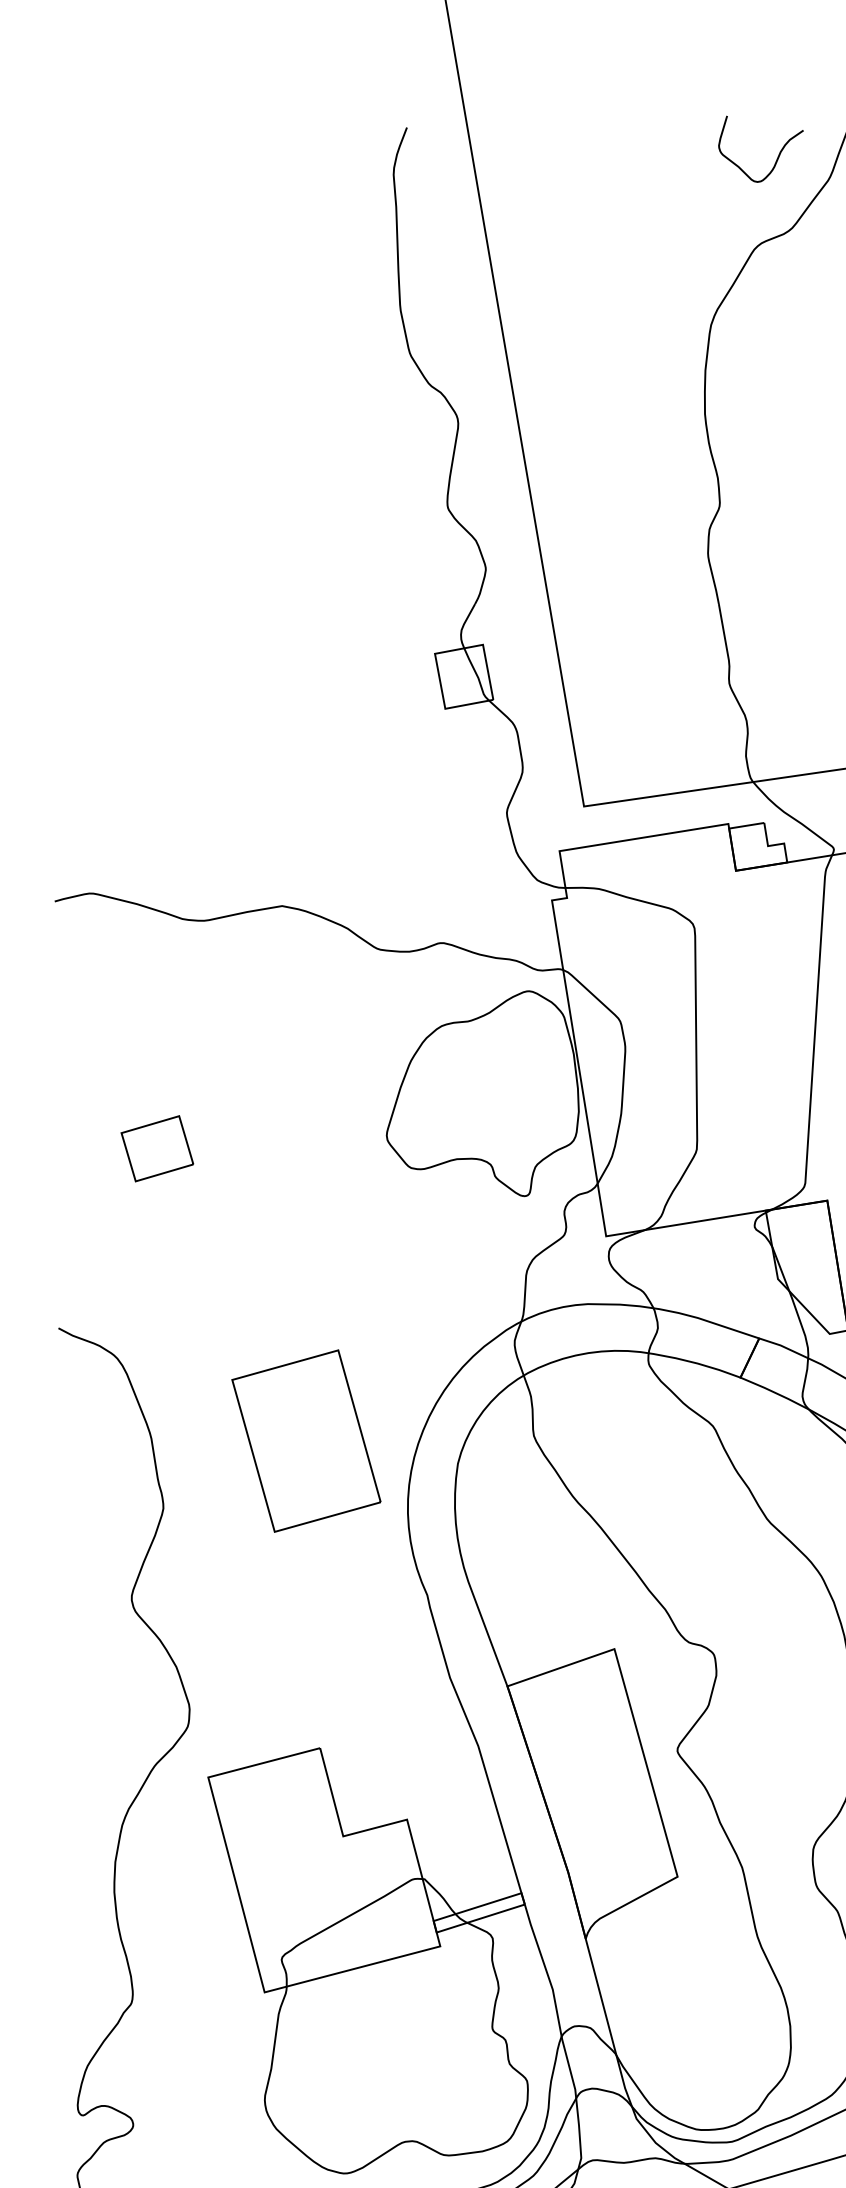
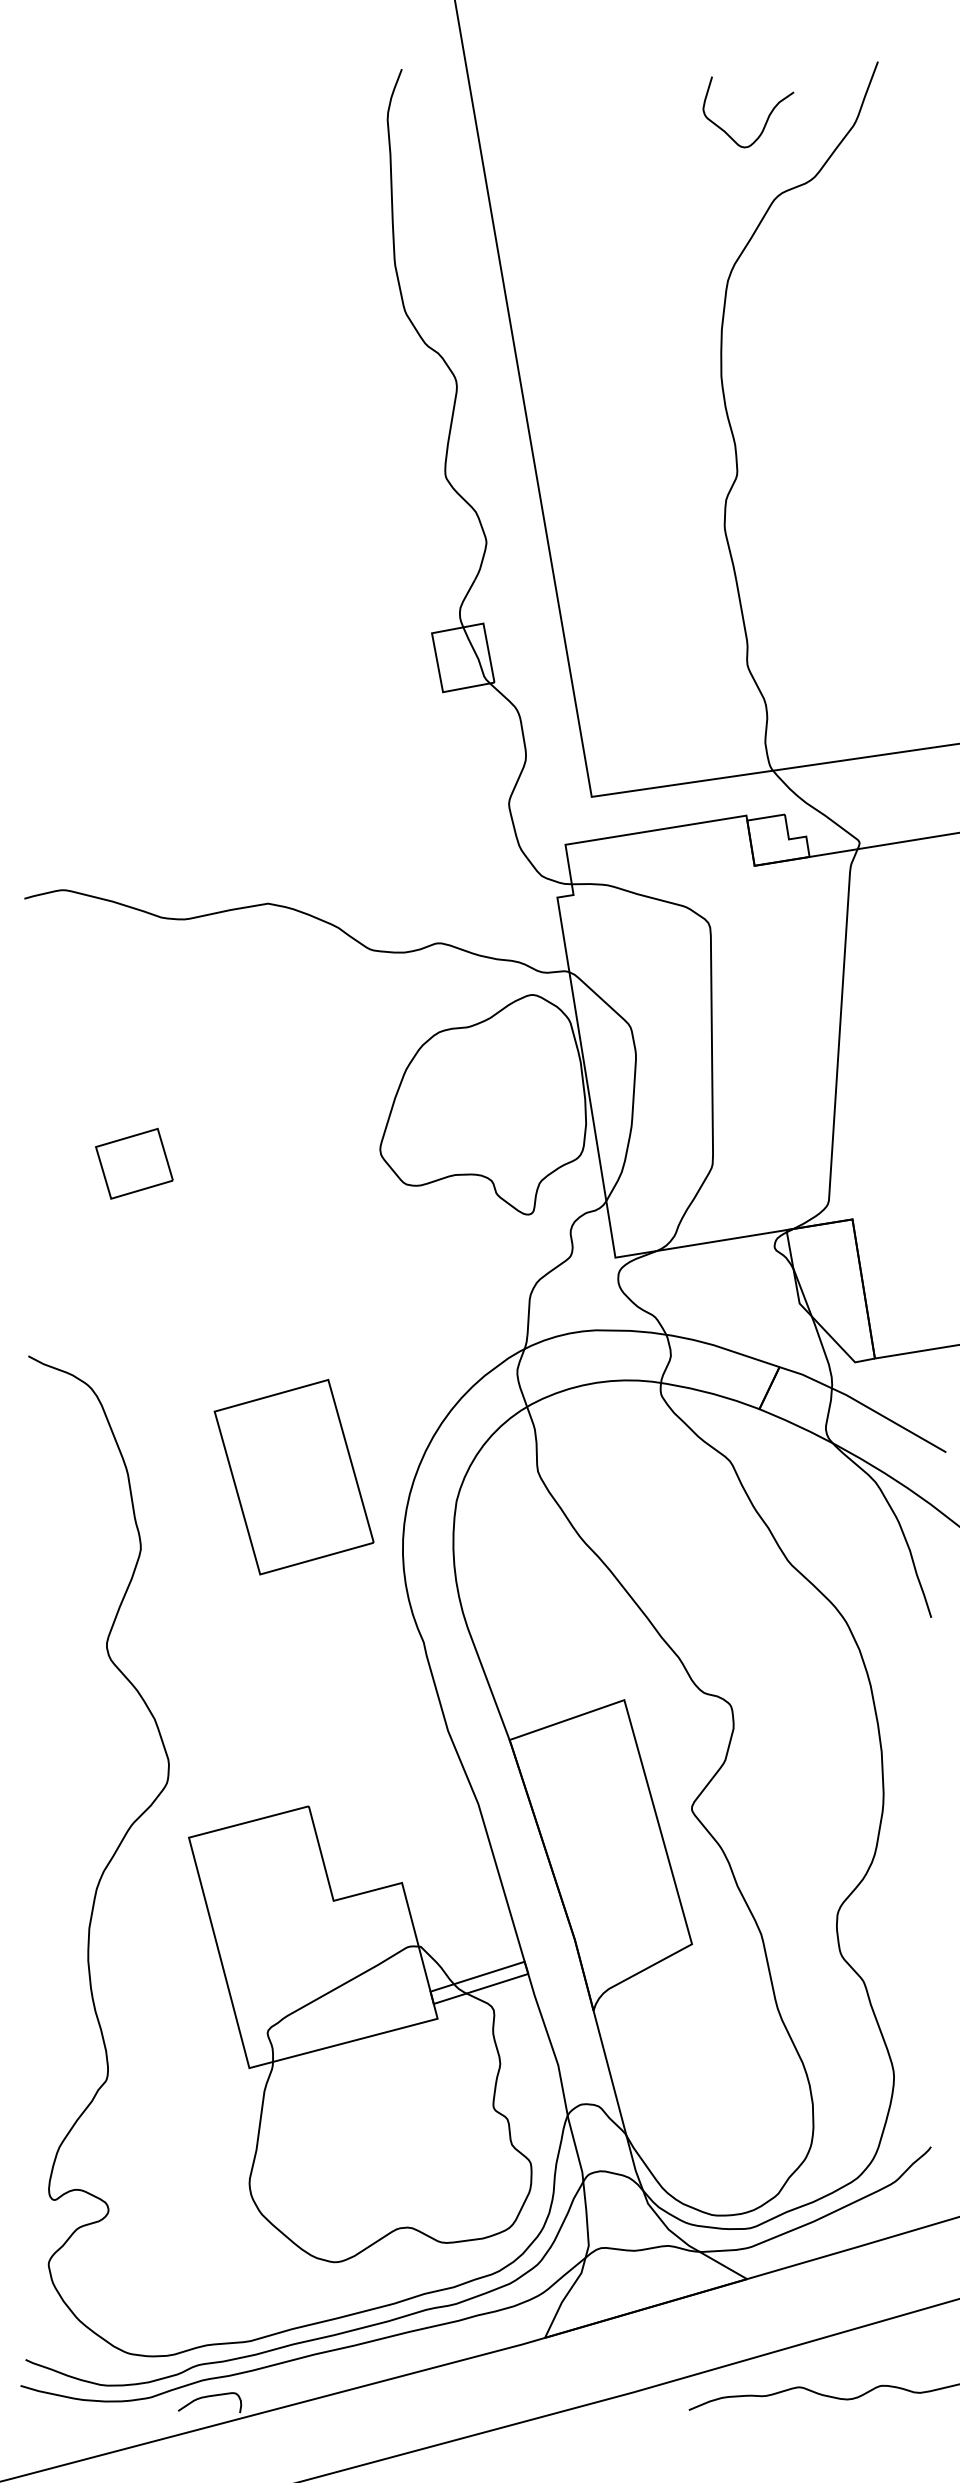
curve: (777, 155) -> (766, 119), moved

